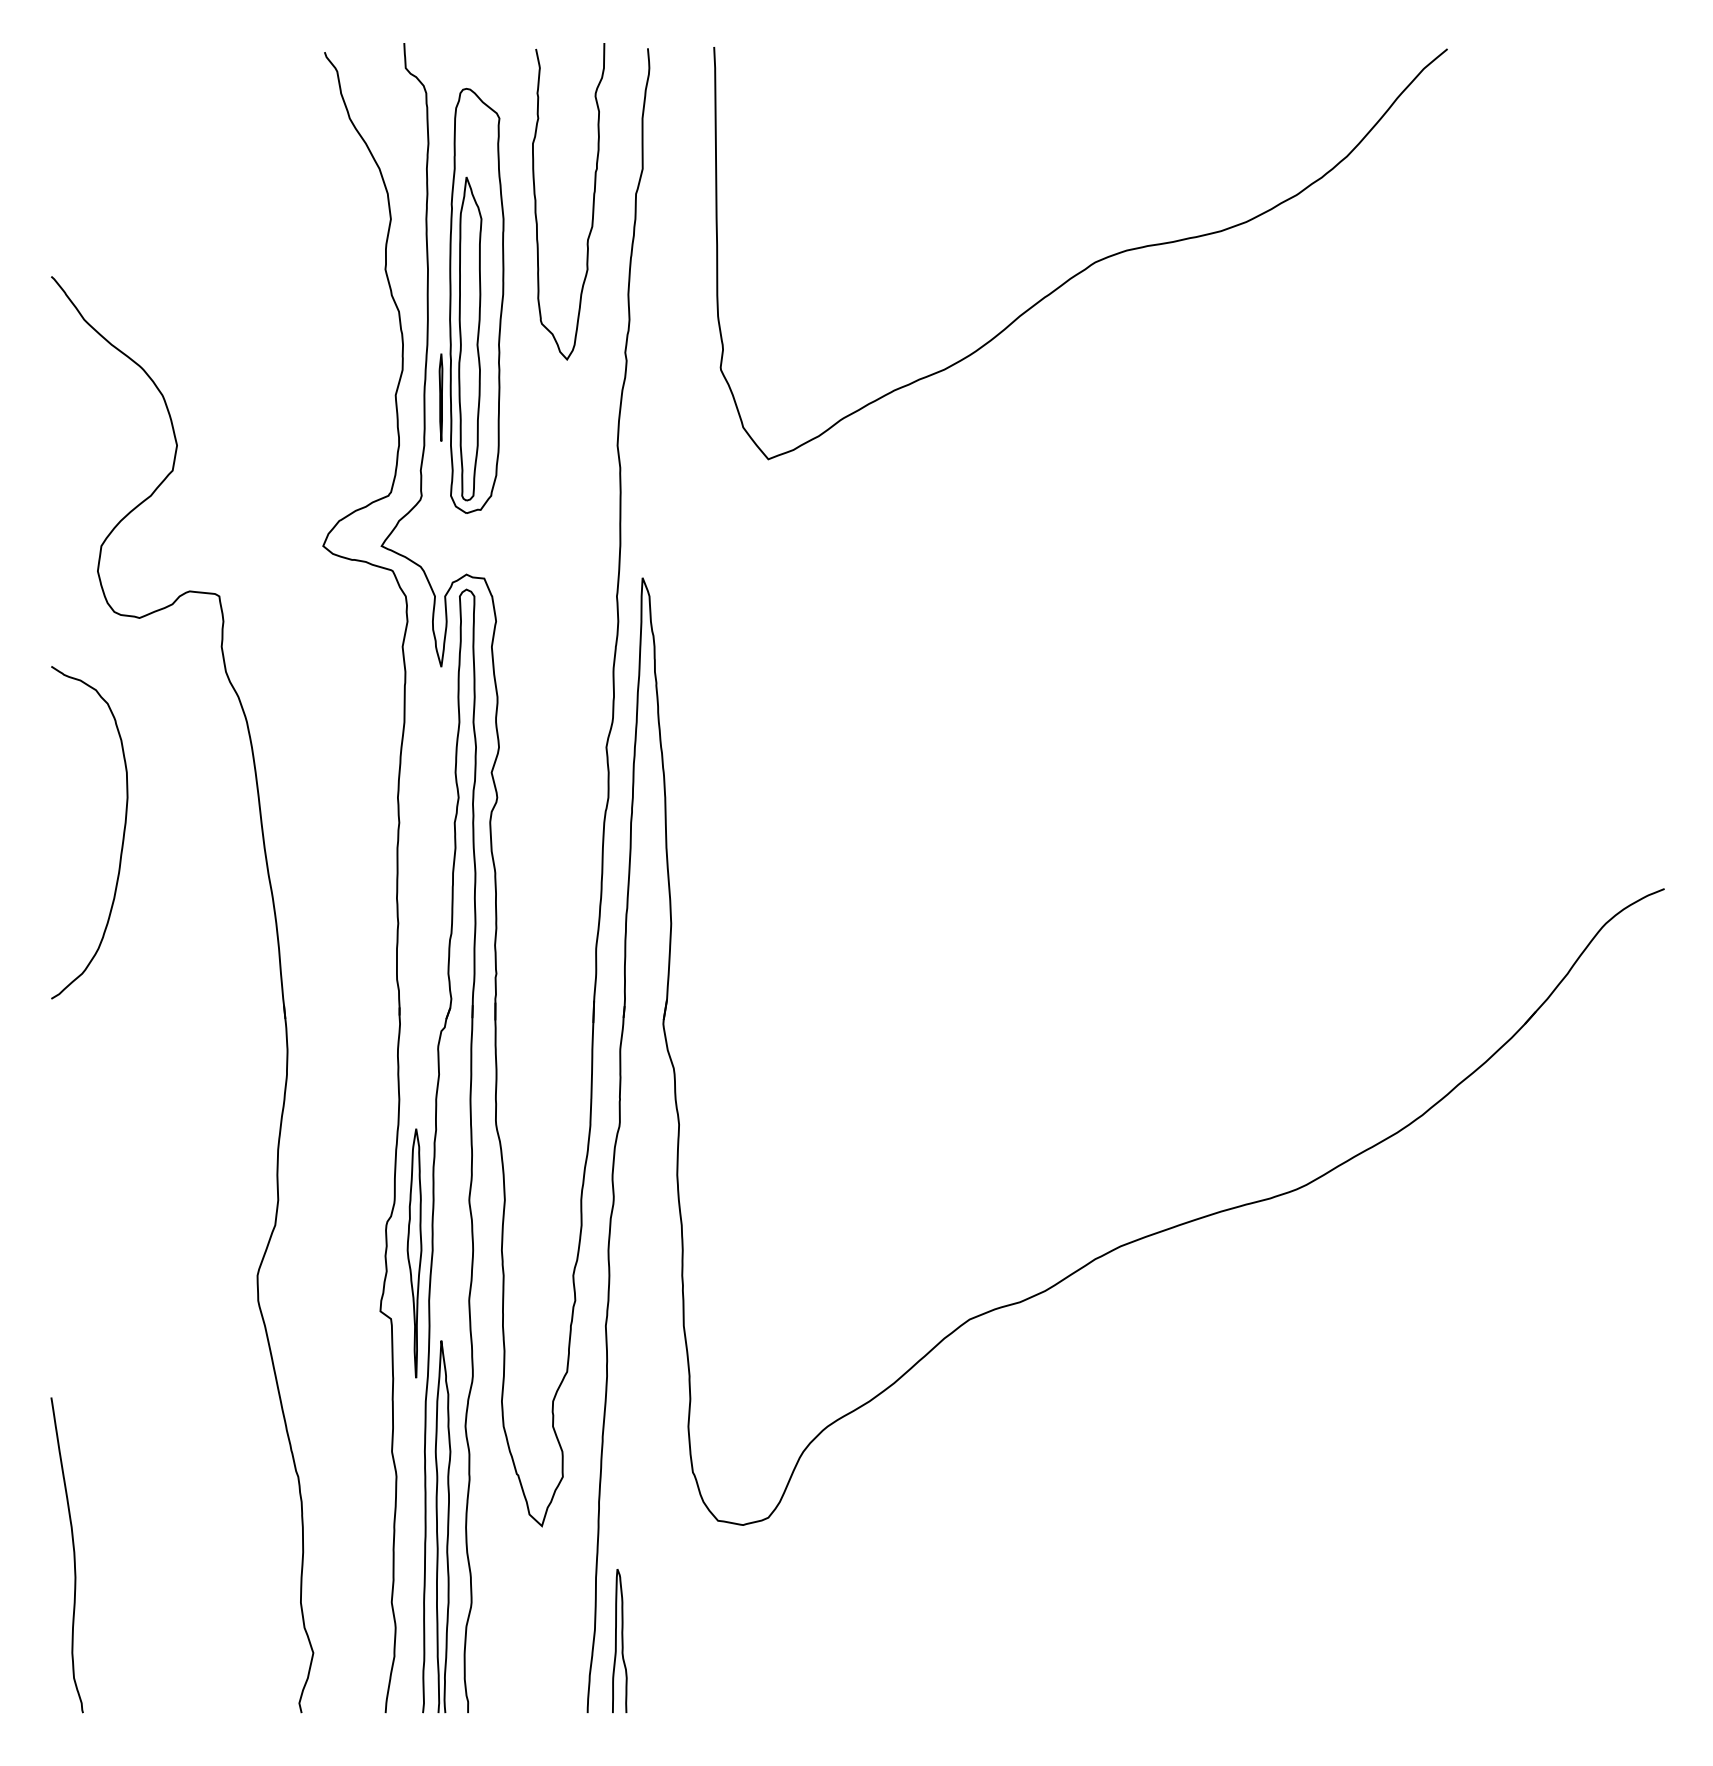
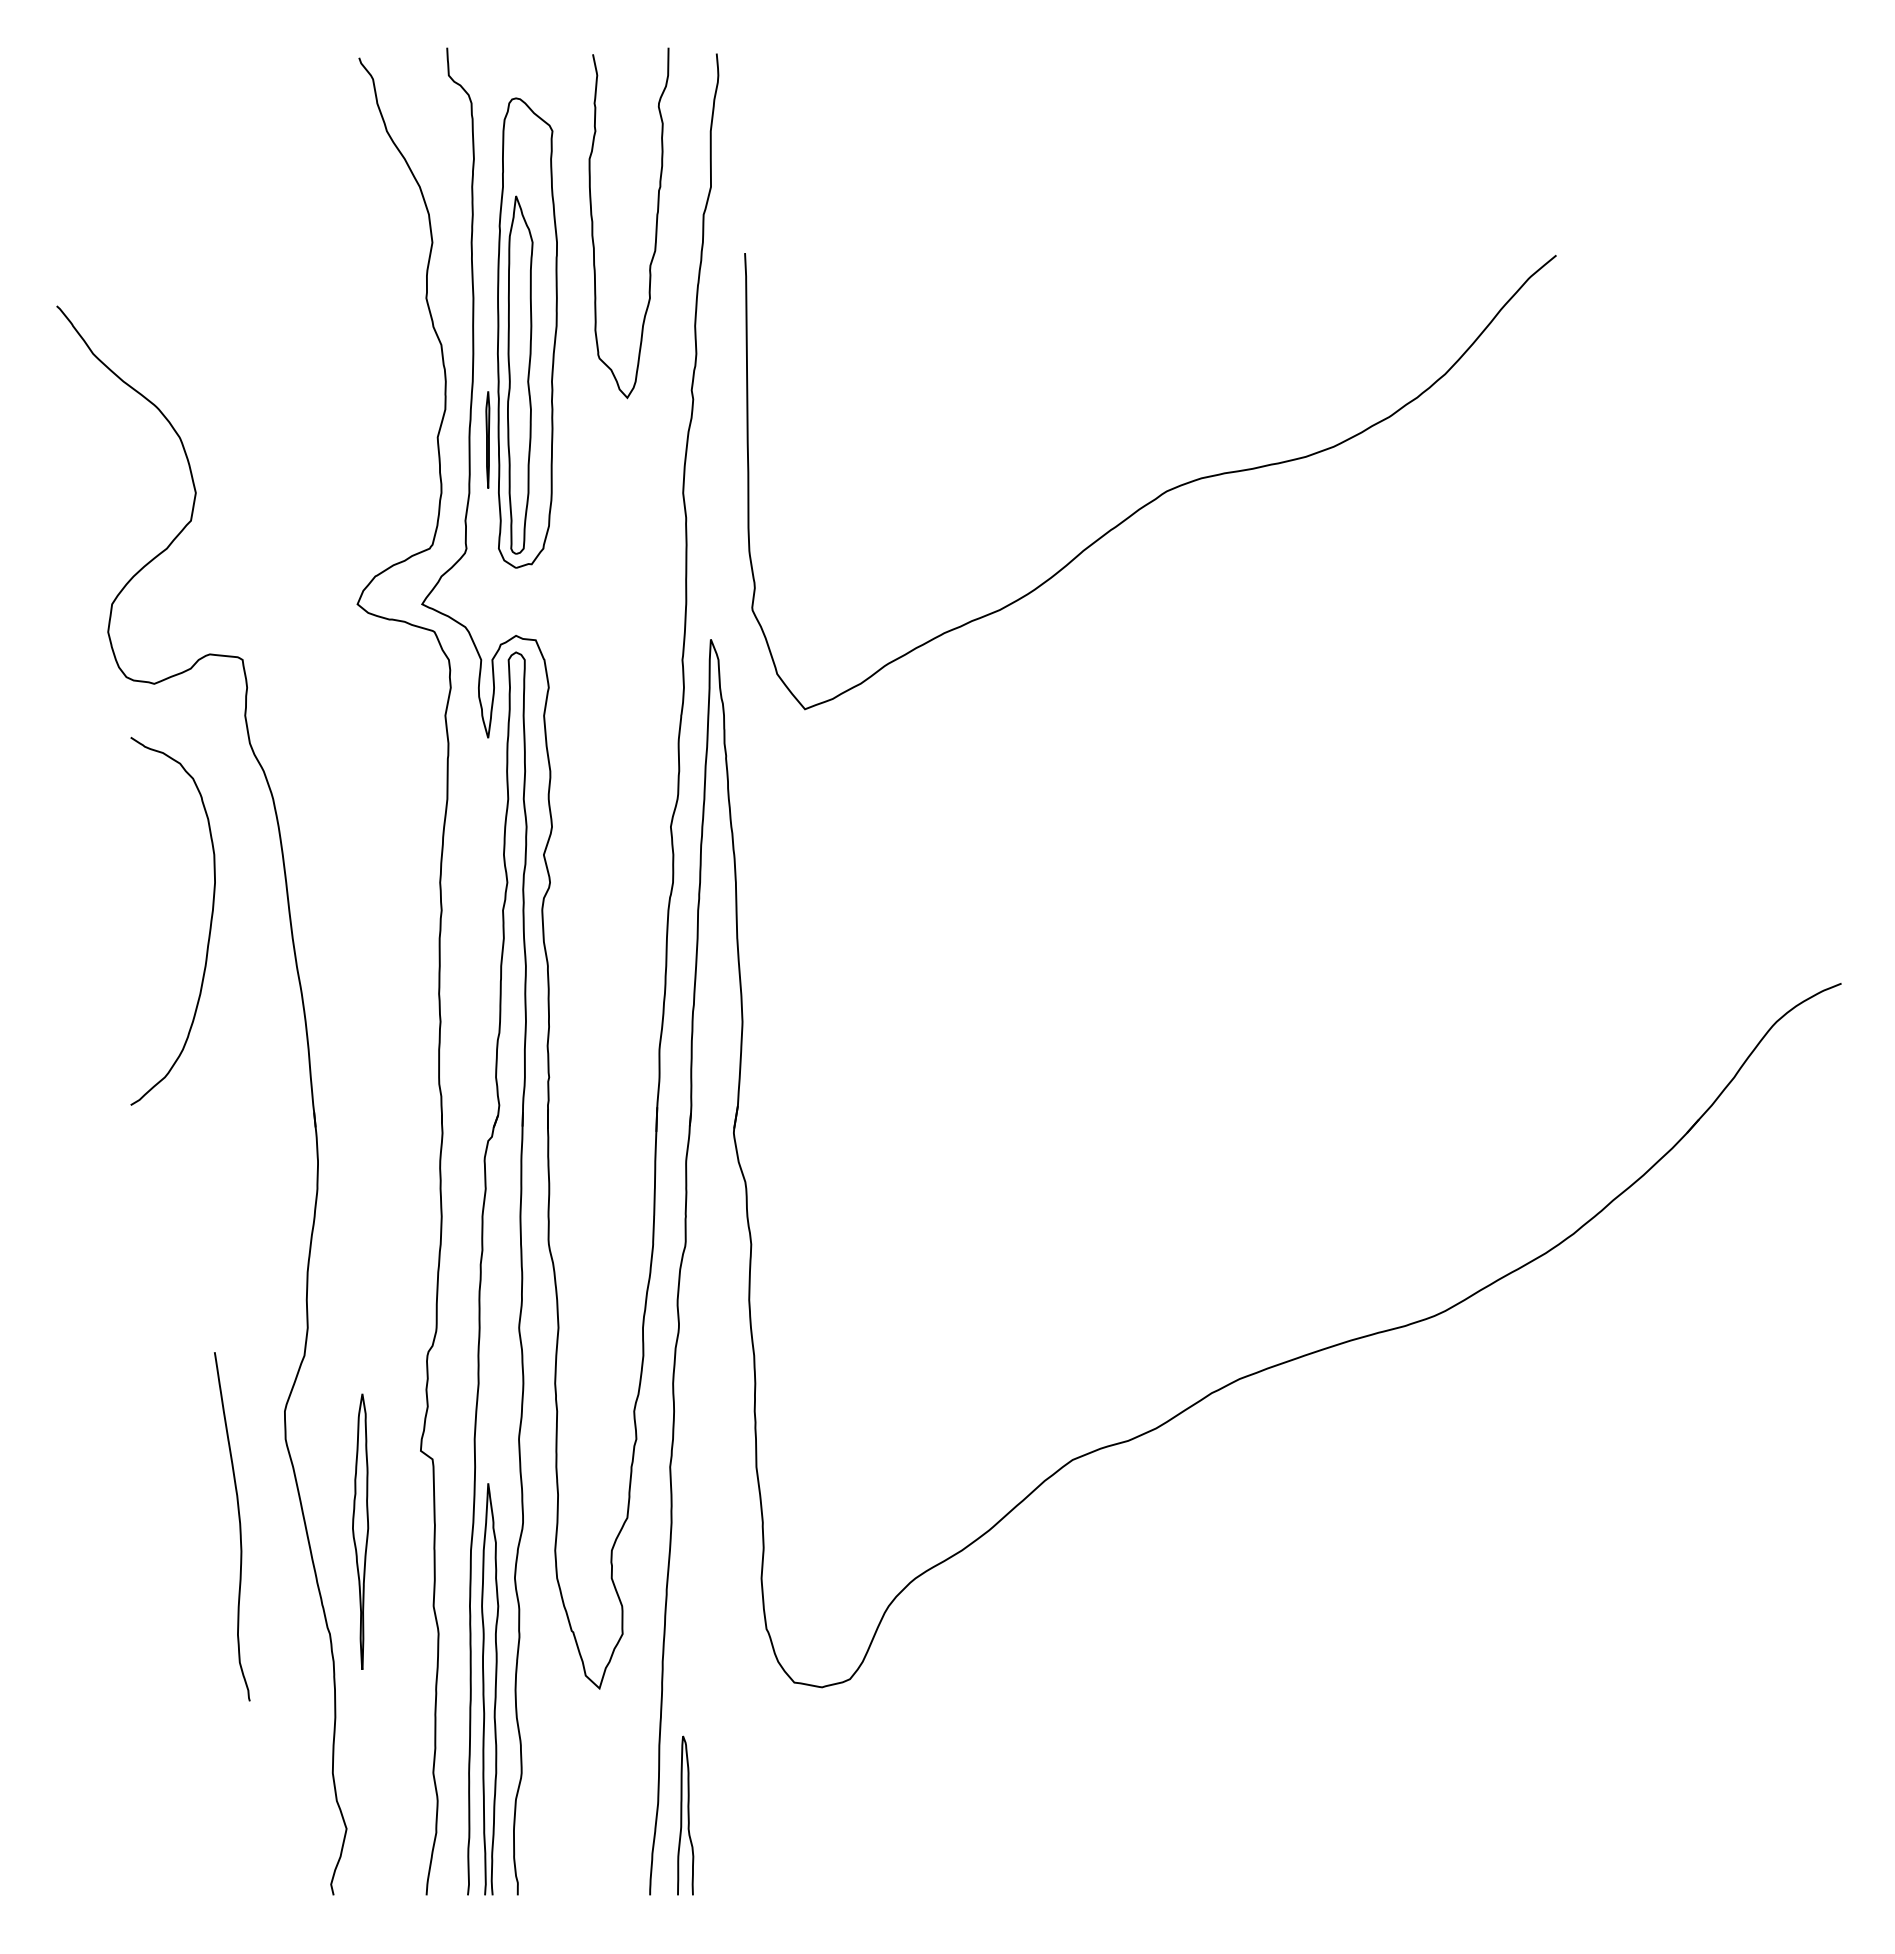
curve: (1087, 266) -> (1158, 495), moved
curve: (122, 837) -> (209, 926), moved
part: (414, 1253) -> (360, 1531), moved
curve: (73, 1555) -> (239, 1526), moved

